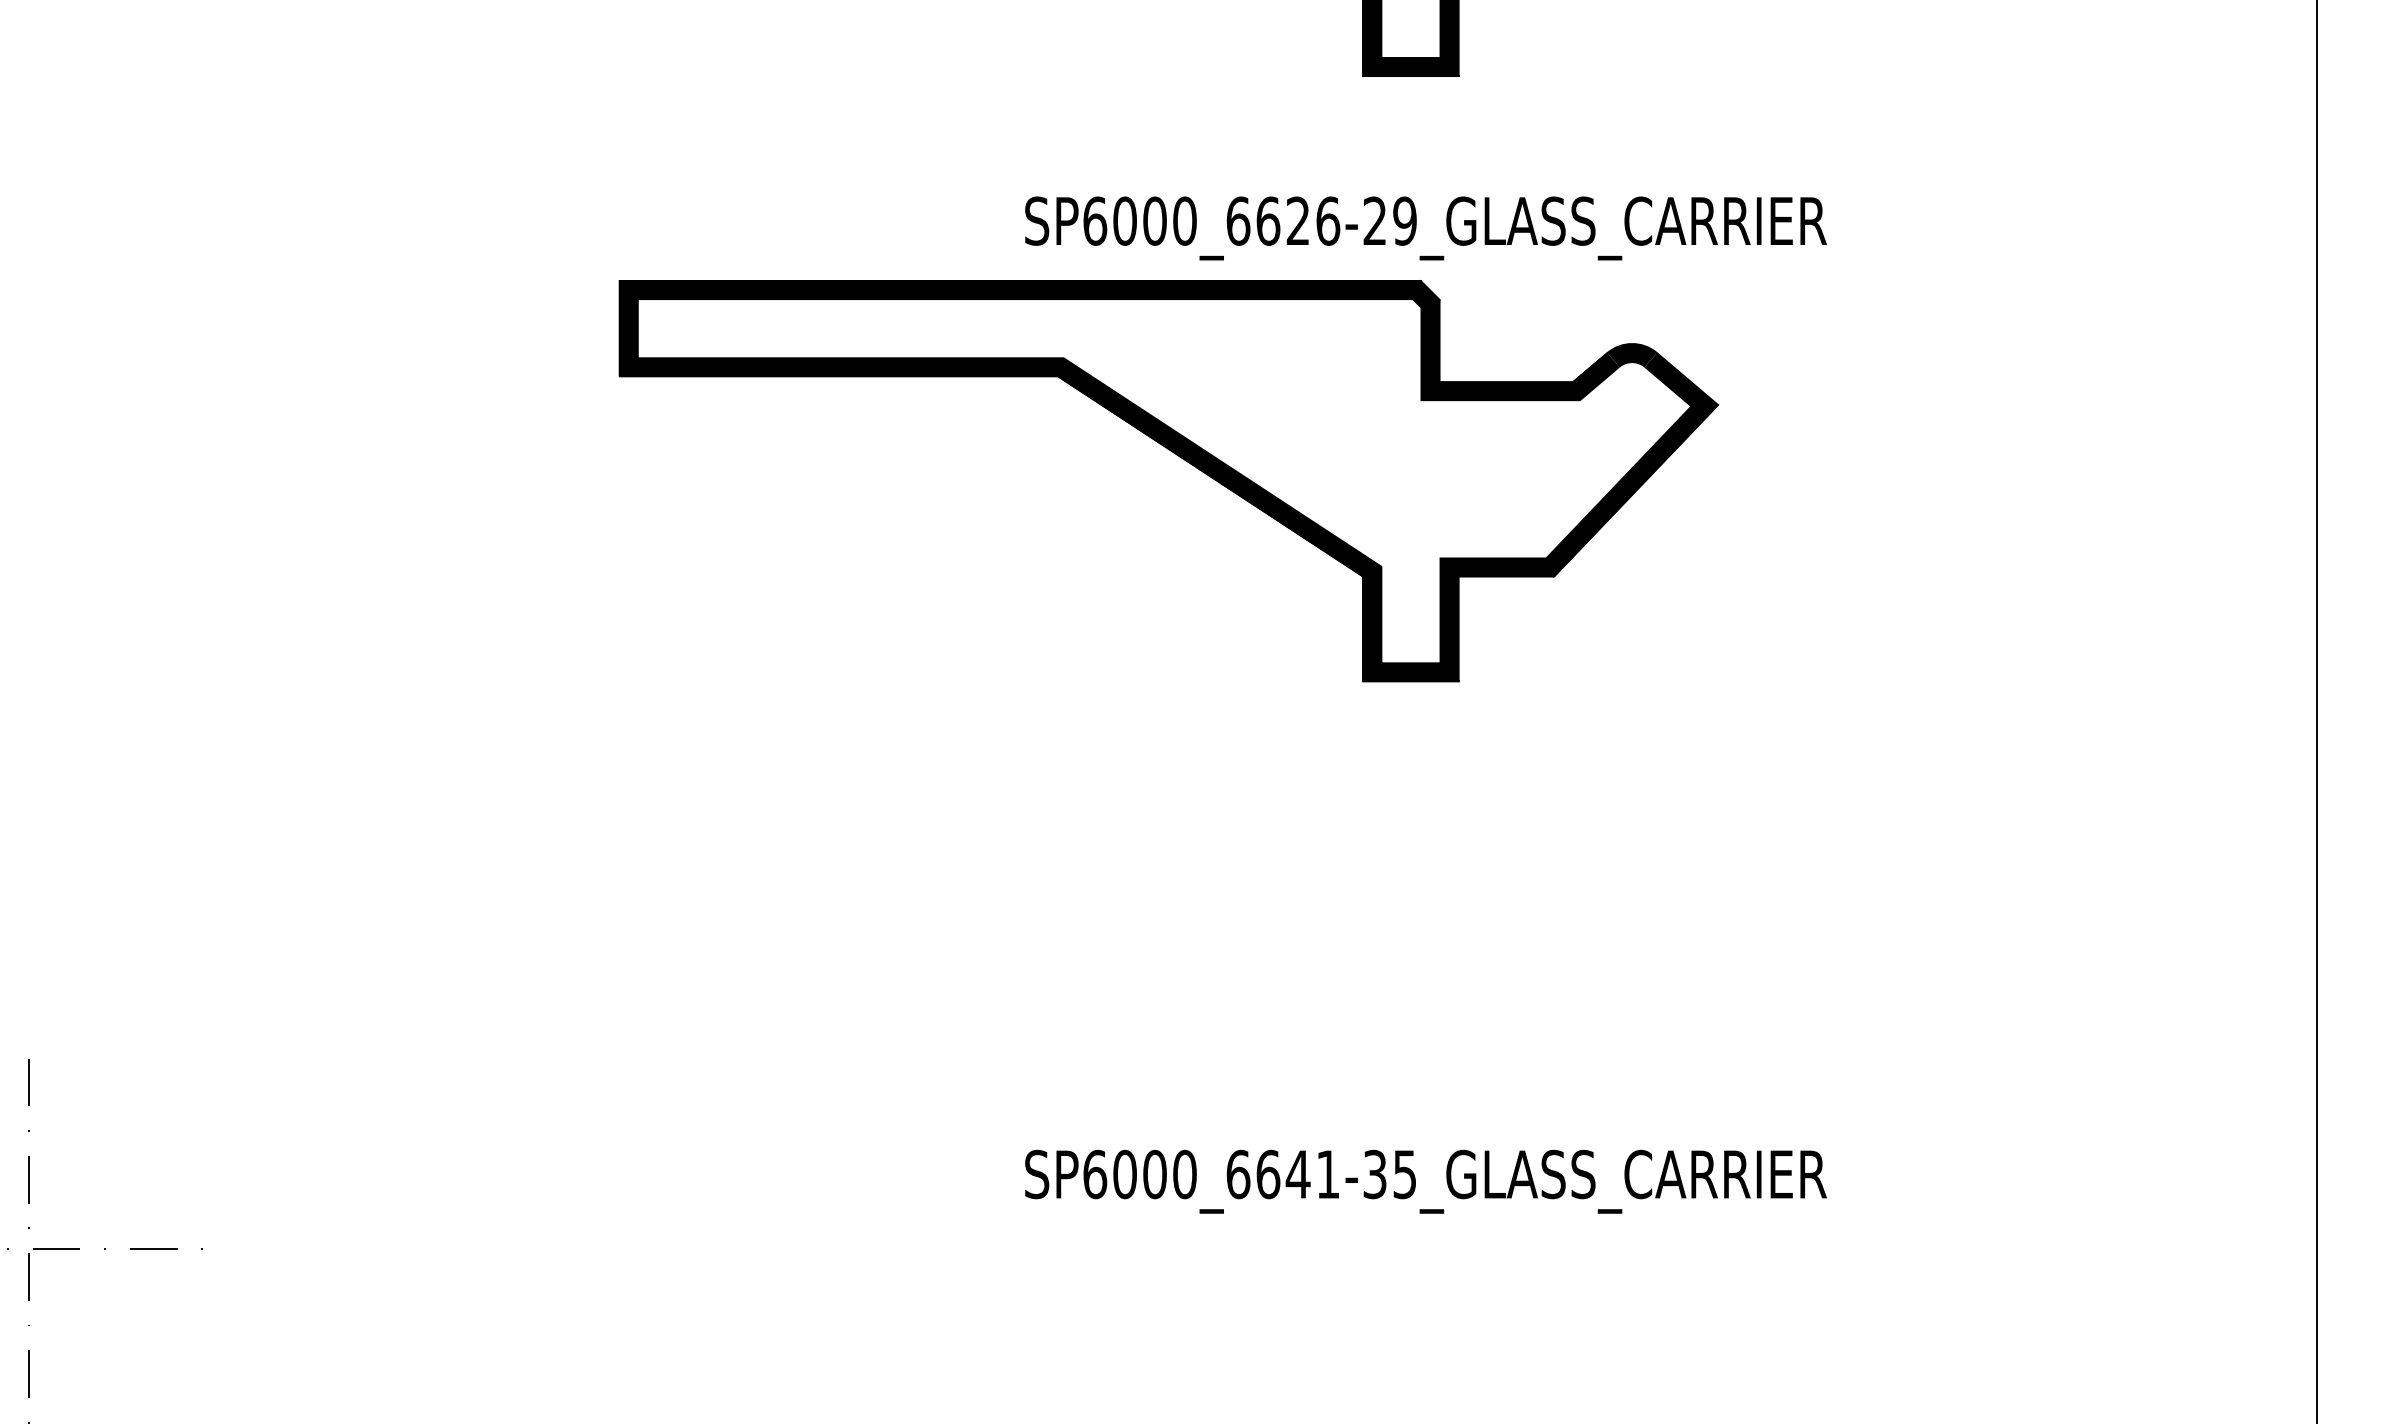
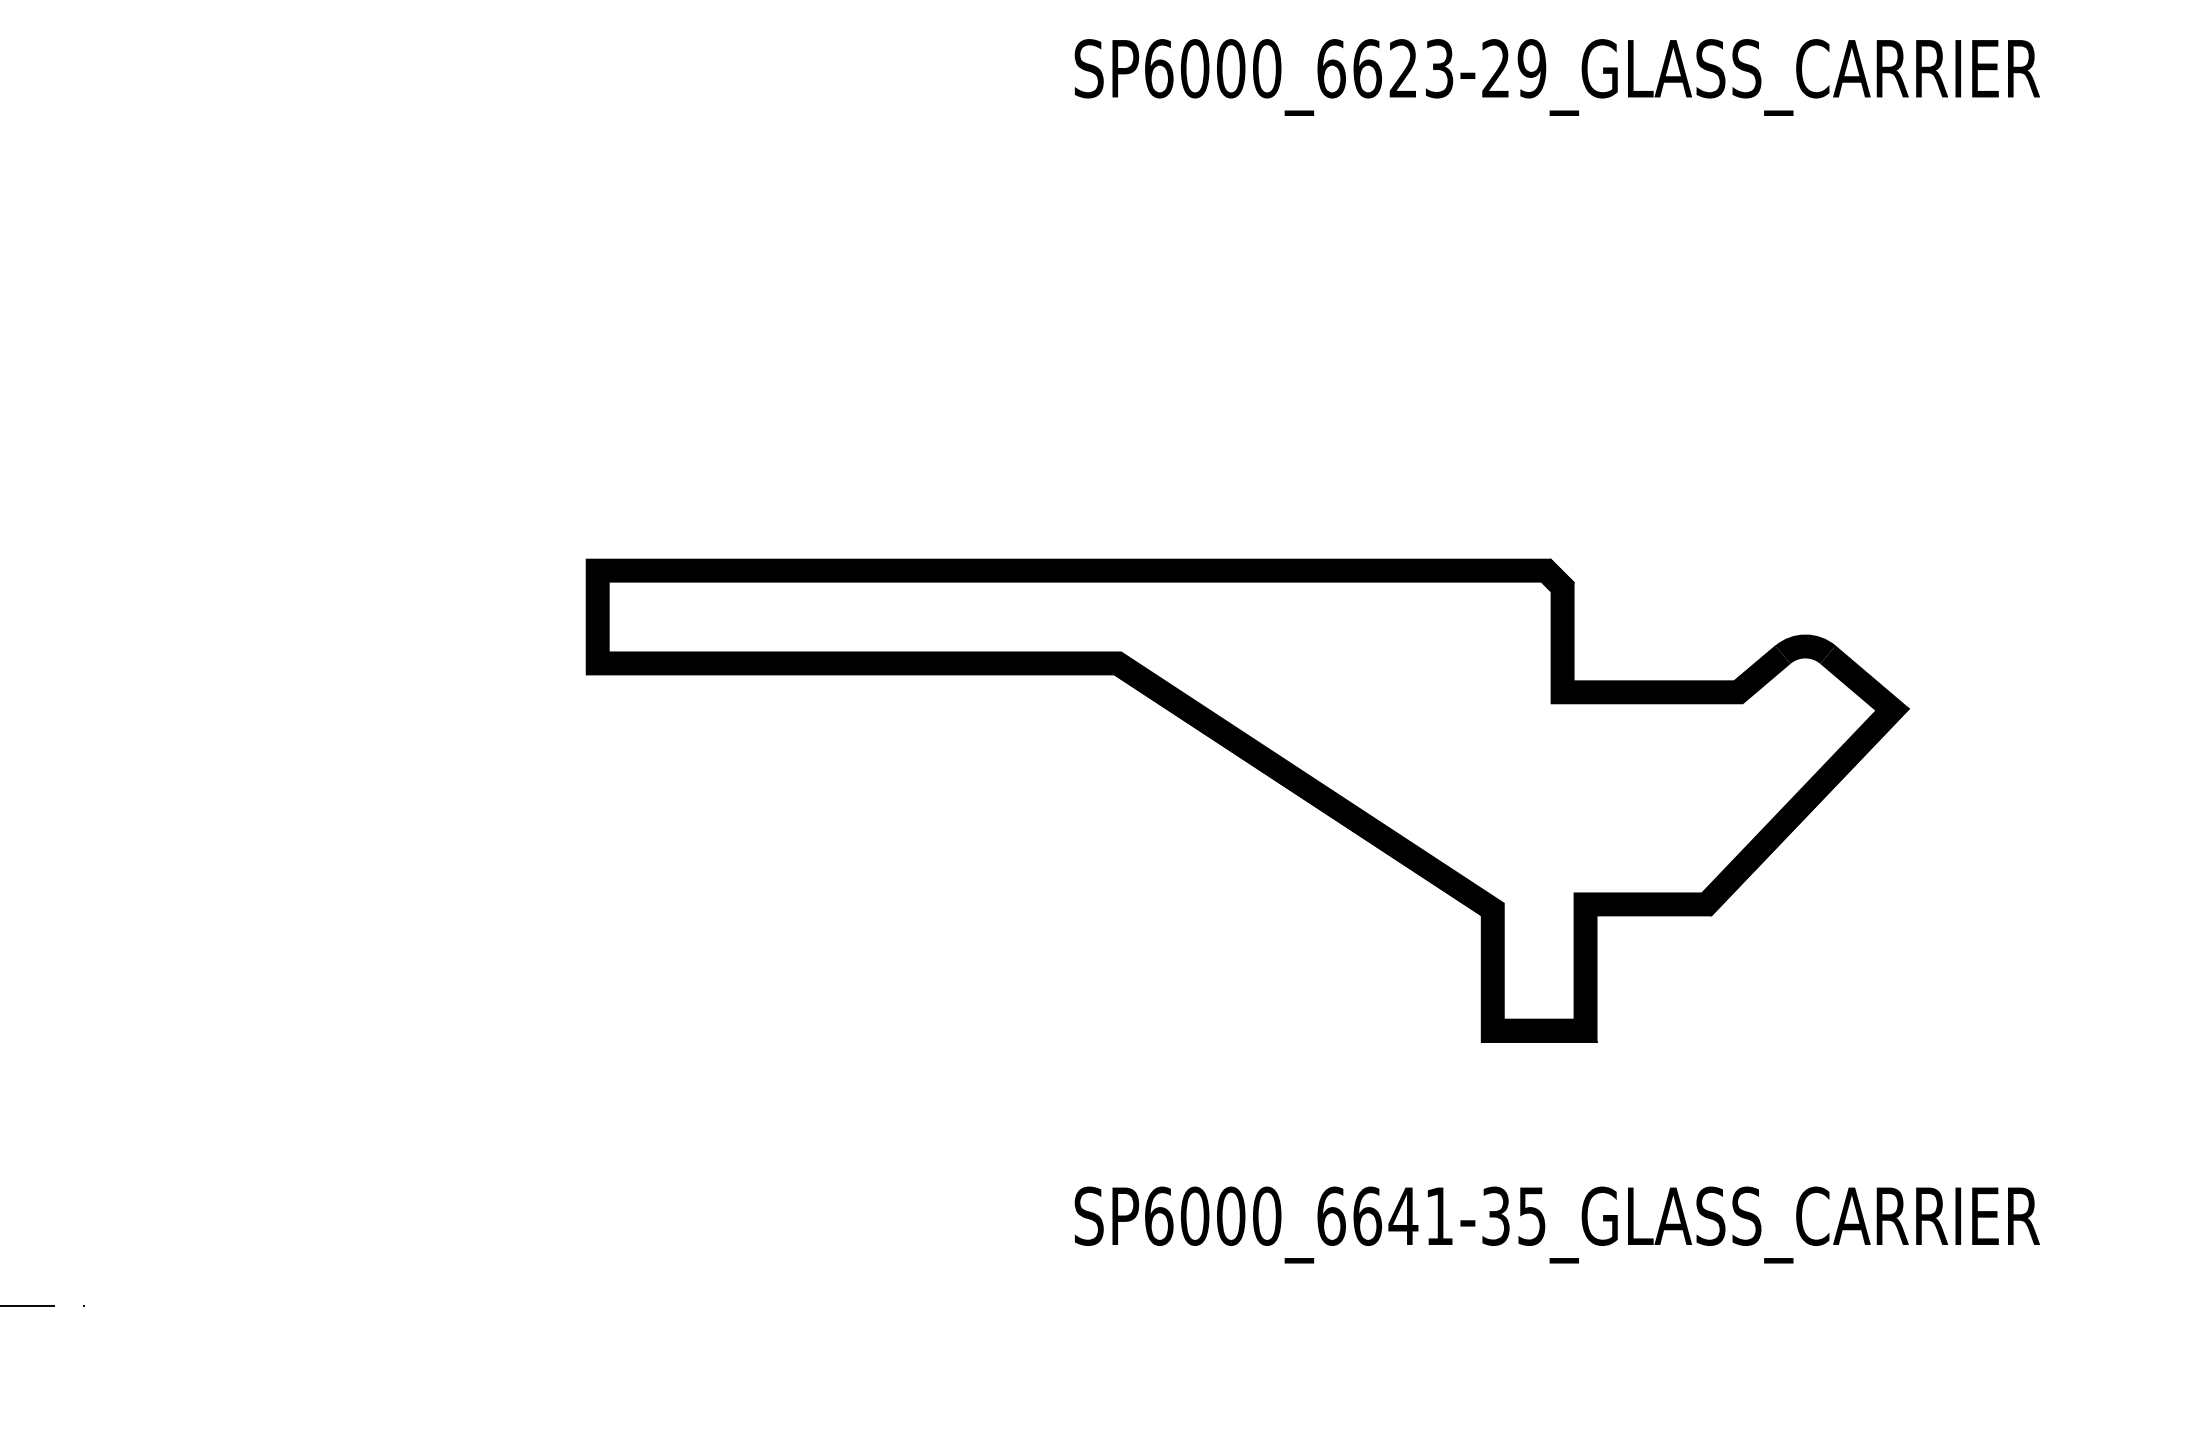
text: (1328, 220) -> (1439, 67), SP6000_6626-29_GLASS_CARRIER -> SP6000_6623-29_GLASS_CARRIER
part: (1182, 459) -> (1264, 774), moved

